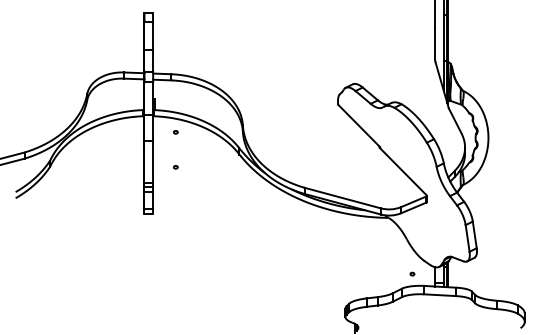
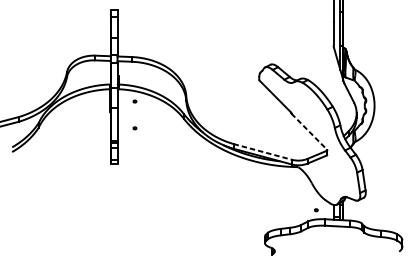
line: (403, 172) -> (309, 132), solid -> dashed
line: (342, 198) -> (262, 152), solid -> dashed

